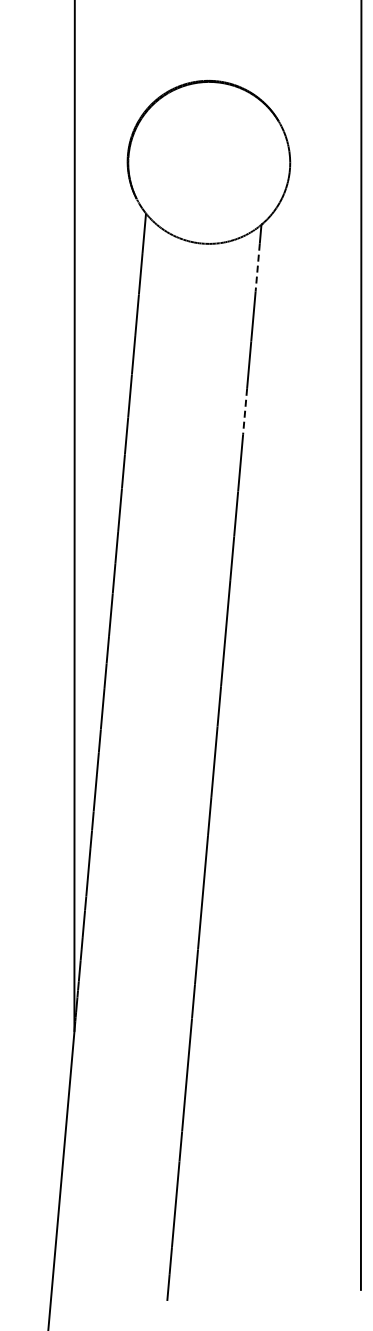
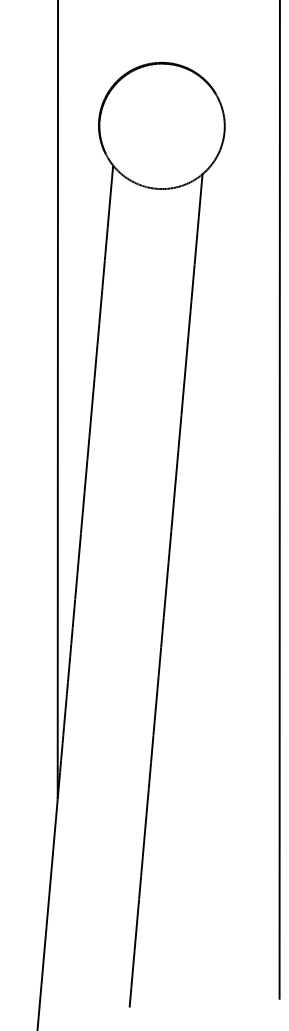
line: (257, 268) -> (199, 208), dashed -> solid
line: (245, 412) -> (190, 319), dashed -> solid

